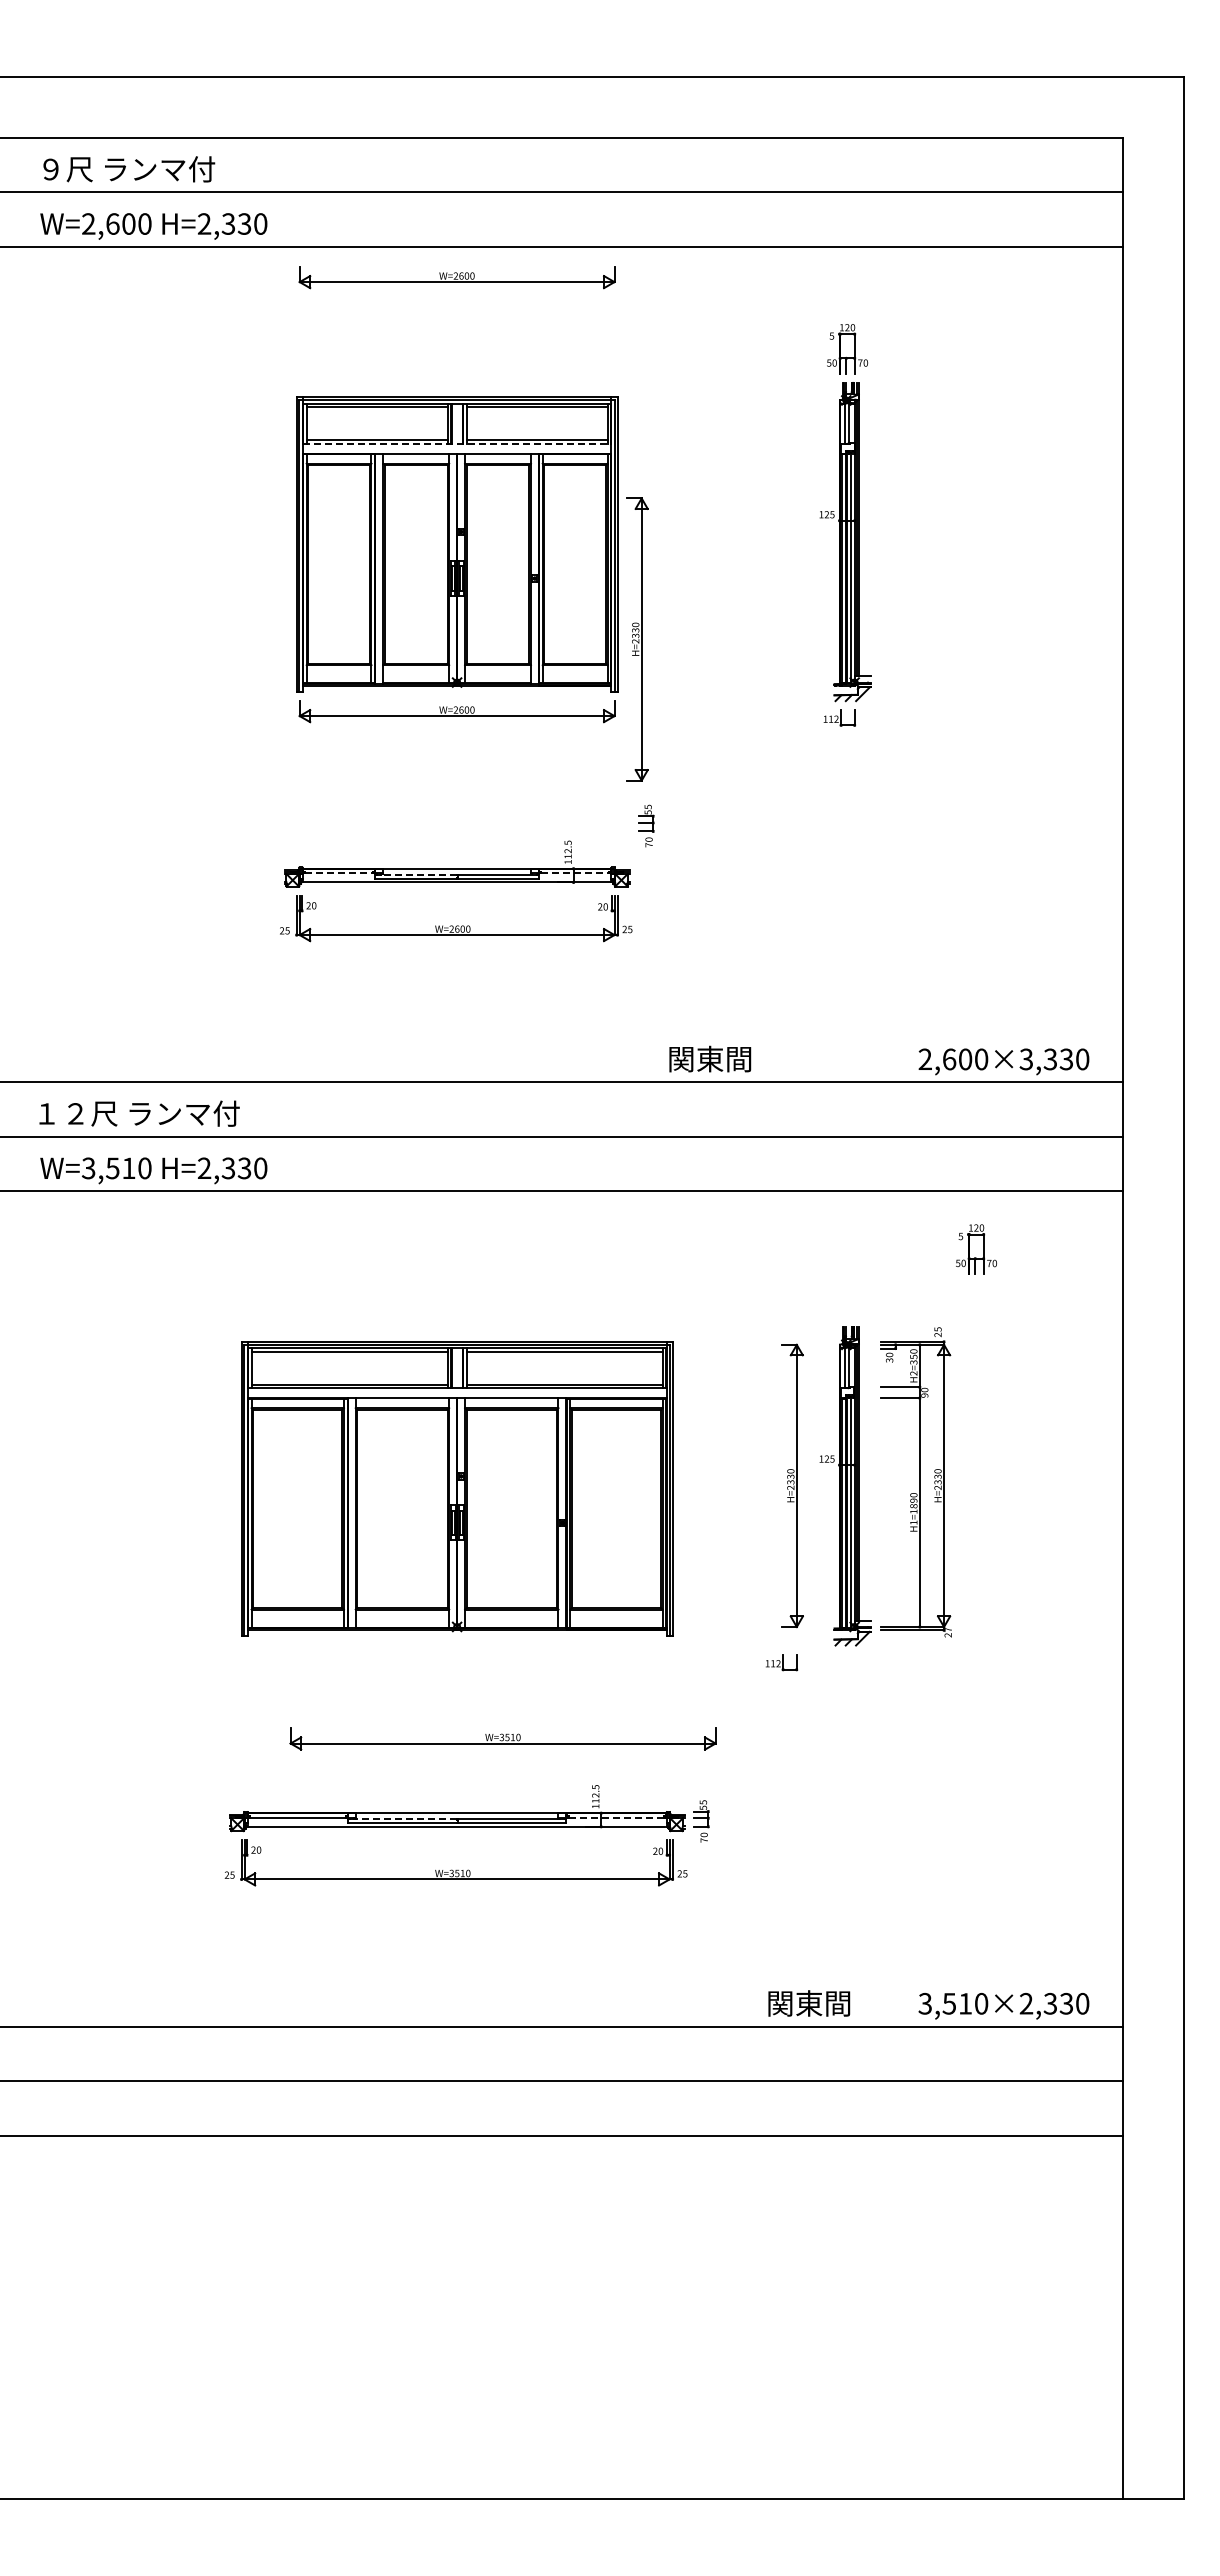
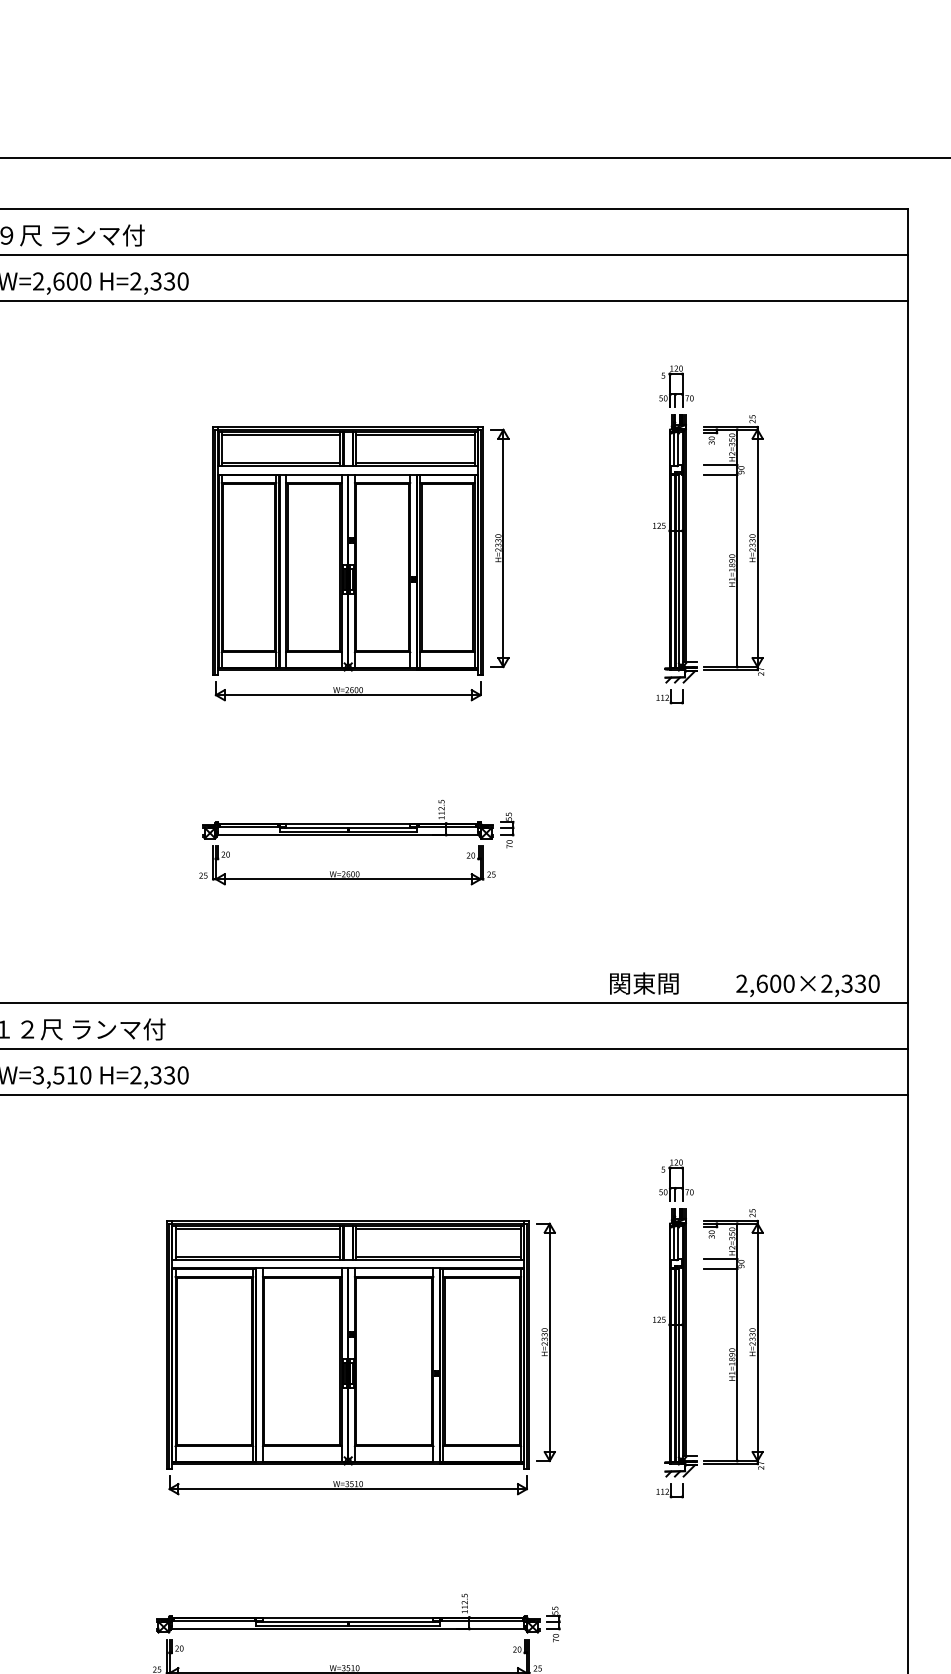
part: (456, 277) -> (347, 326), removed
line: (457, 444) -> (348, 466), dashed -> solid
part: (915, 537) -> (733, 545), added
part: (637, 639) -> (499, 548), moved
part: (646, 825) -> (507, 830), moved
line: (339, 873) -> (249, 827), dashed -> solid
line: (575, 873) -> (447, 827), dashed -> solid
line: (419, 874) -> (316, 828), dashed -> solid
text: (710, 1058) -> (644, 983), moved
text: (1026, 1059) -> (826, 983), 2,600×3,330 -> 2,600×2,330
part: (976, 1249) -> (676, 1180), moved
part: (792, 1485) -> (546, 1342), moved
part: (782, 1662) -> (670, 1490), moved
part: (502, 1738) -> (347, 1484), moved
line: (616, 1817) -> (482, 1621), dashed -> solid
line: (405, 1818) -> (304, 1621), dashed -> solid

